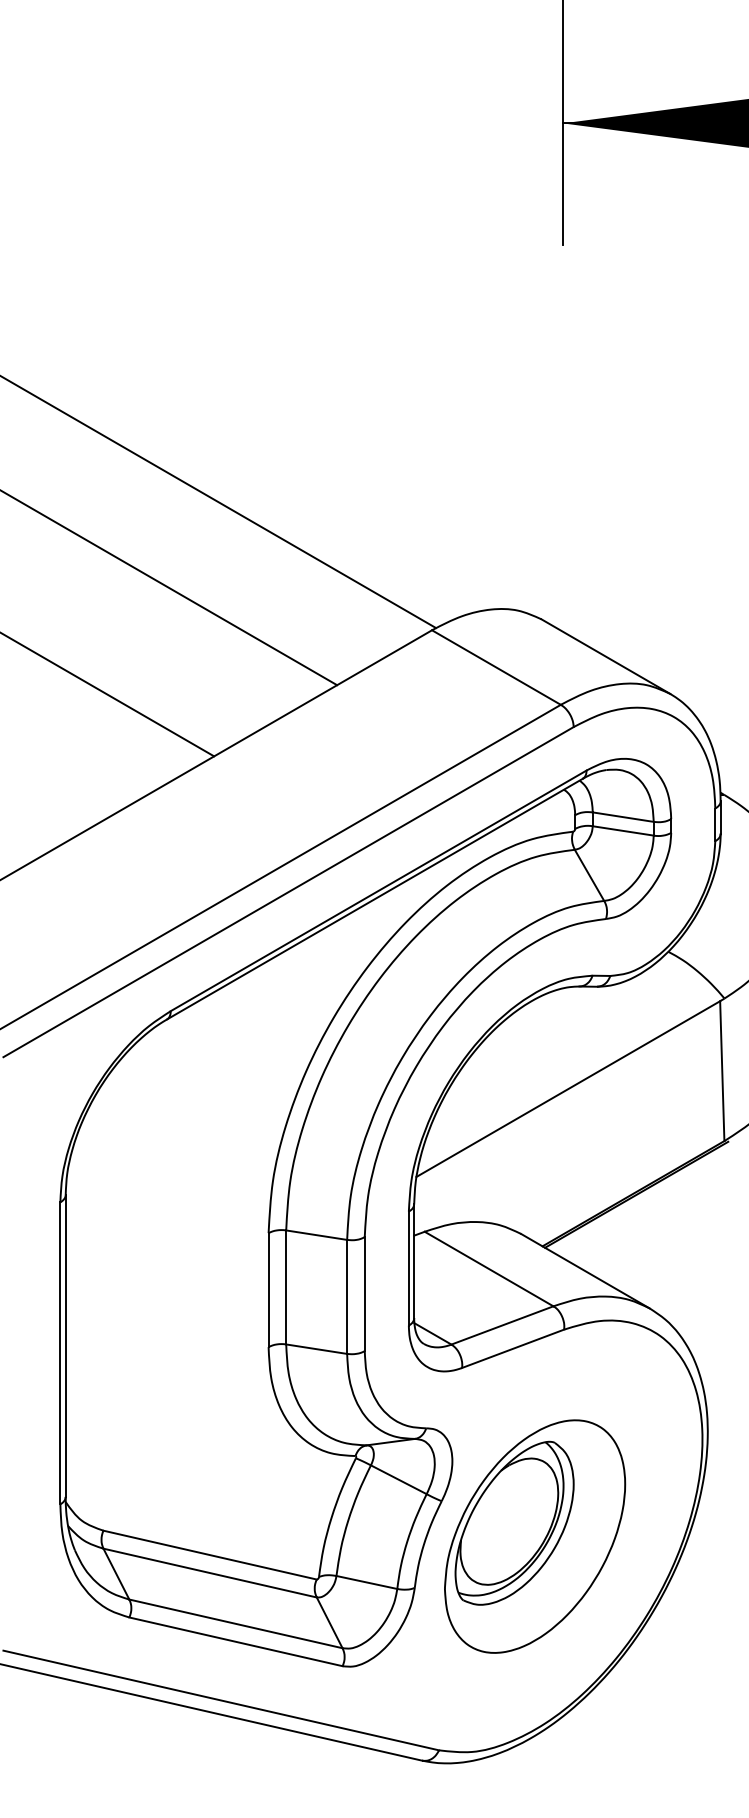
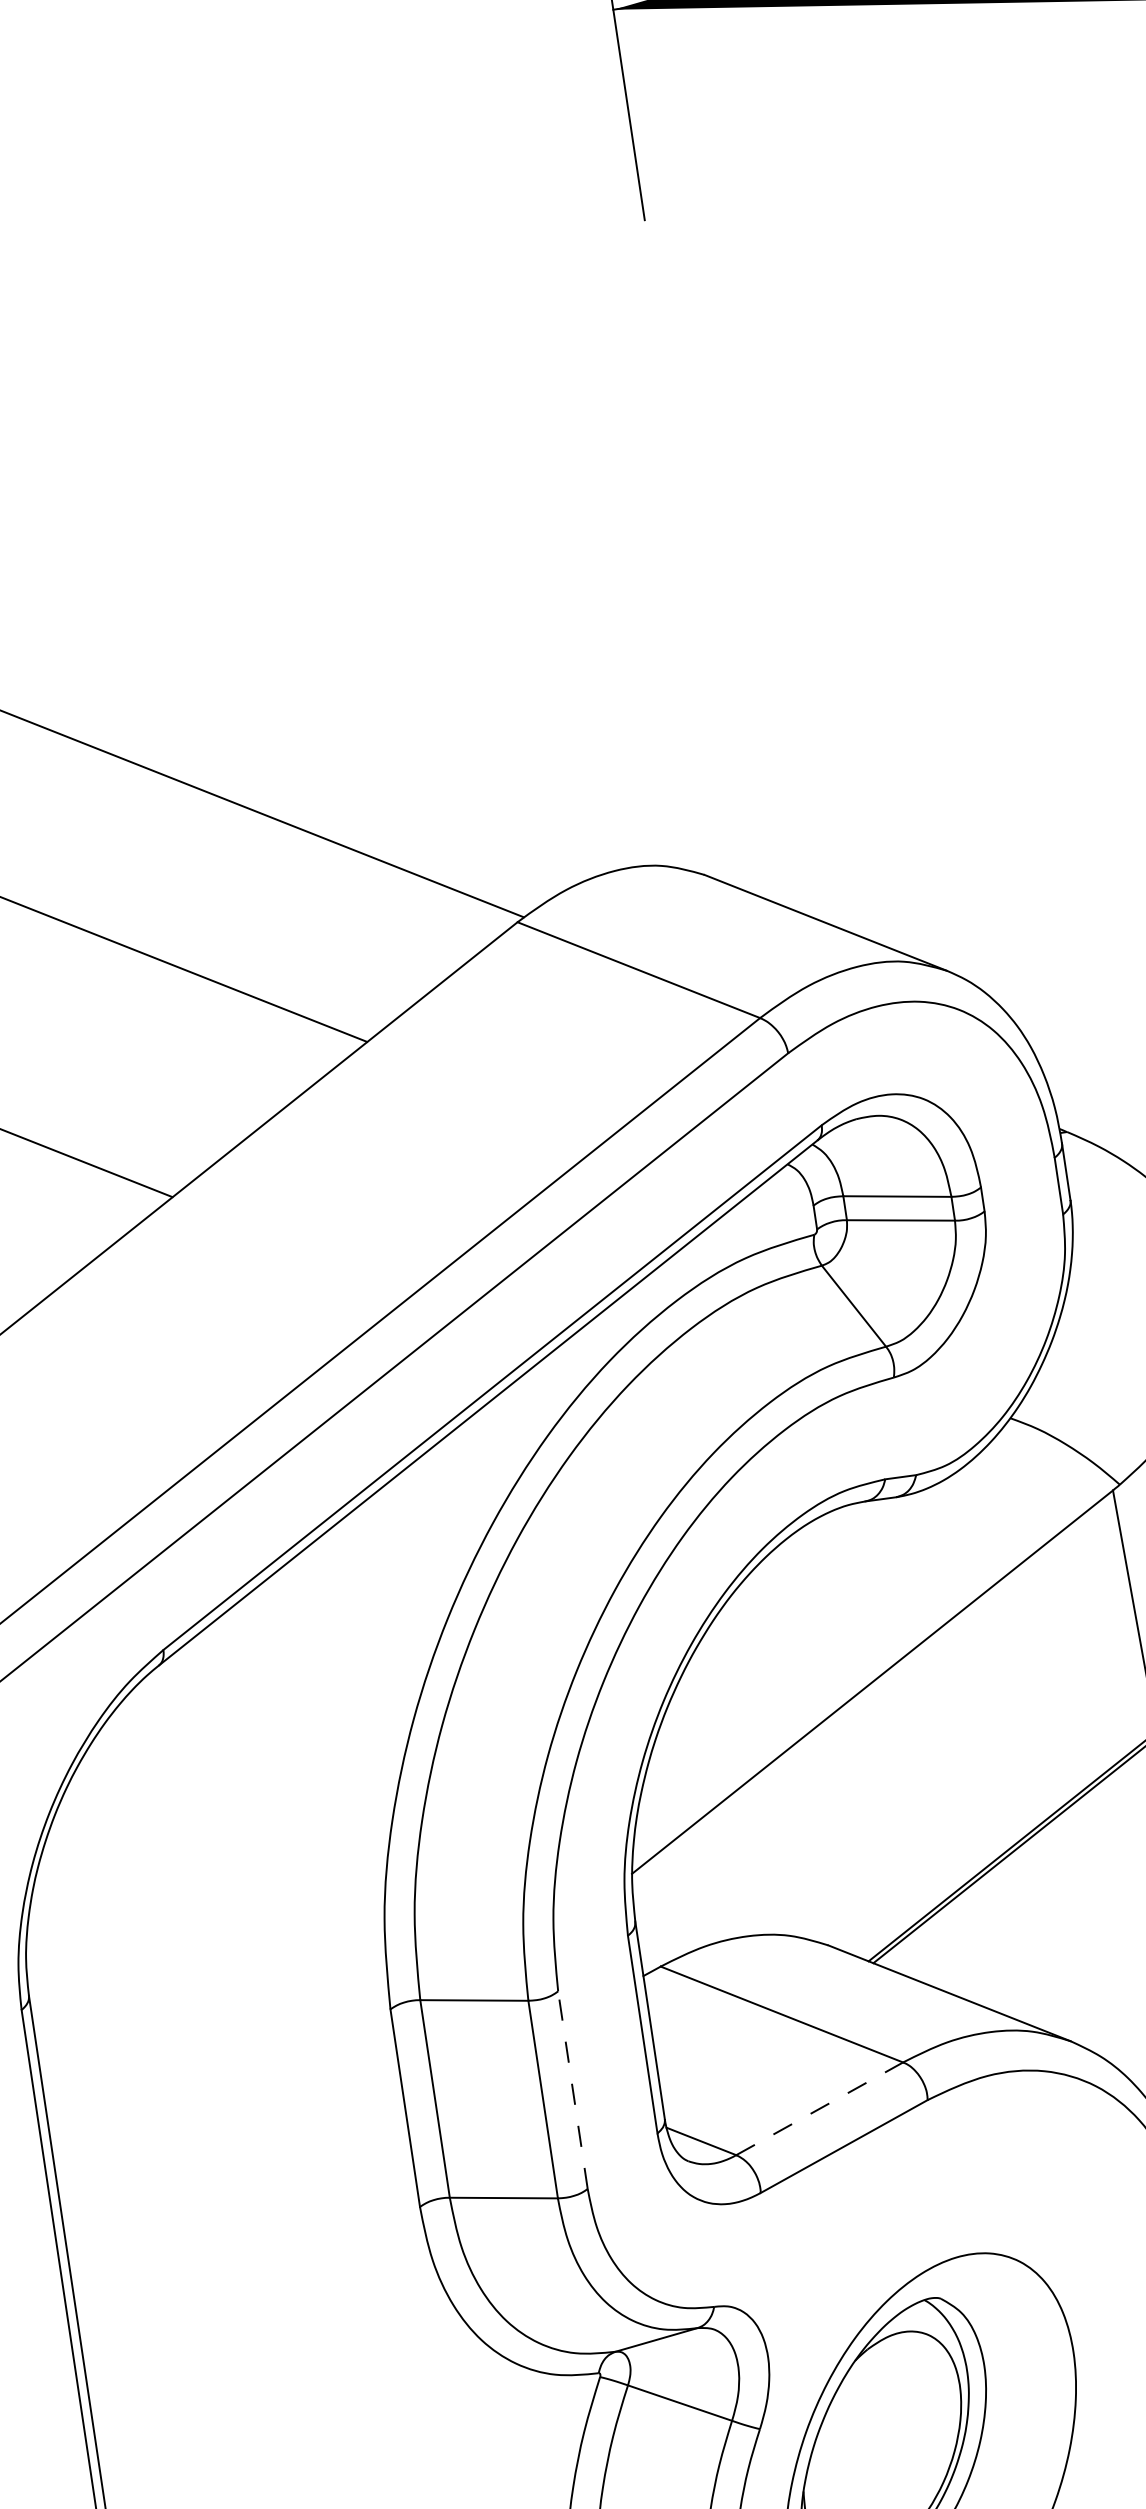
line: (364, 1293) -> (572, 2089), solid -> dashed
line: (502, 1325) -> (819, 2108), solid -> dashed

